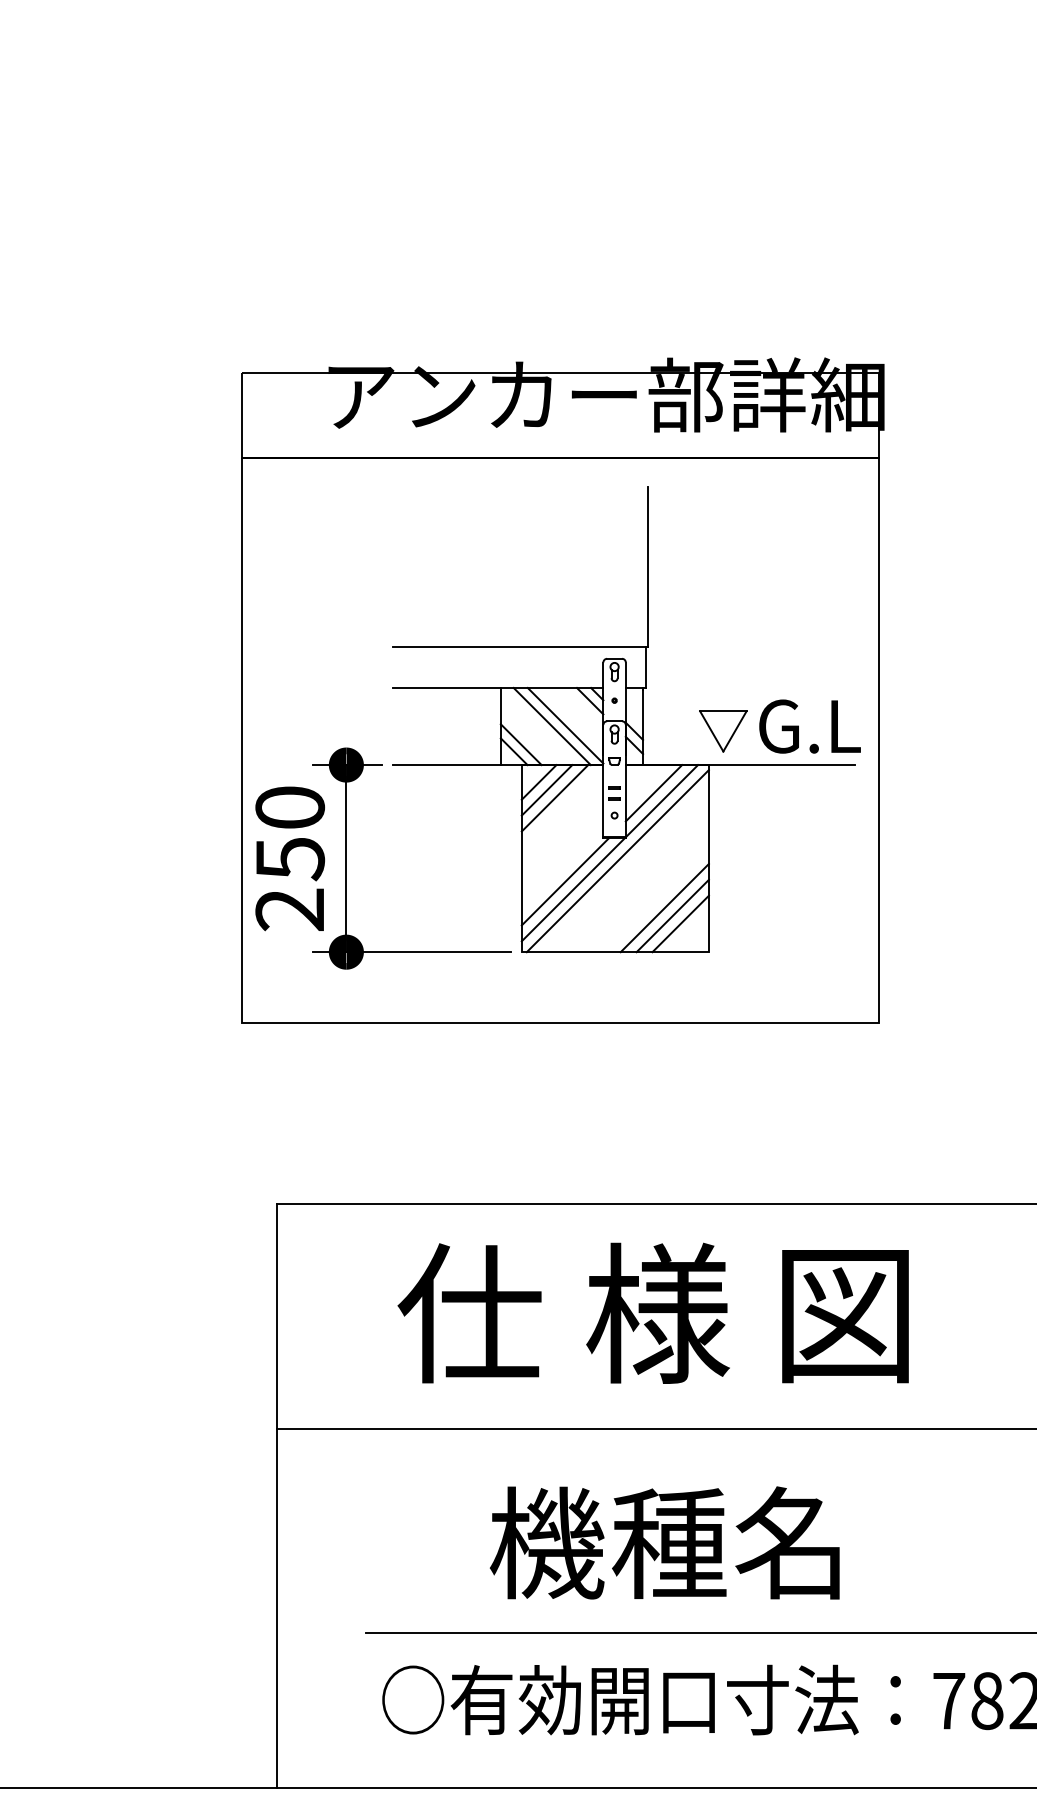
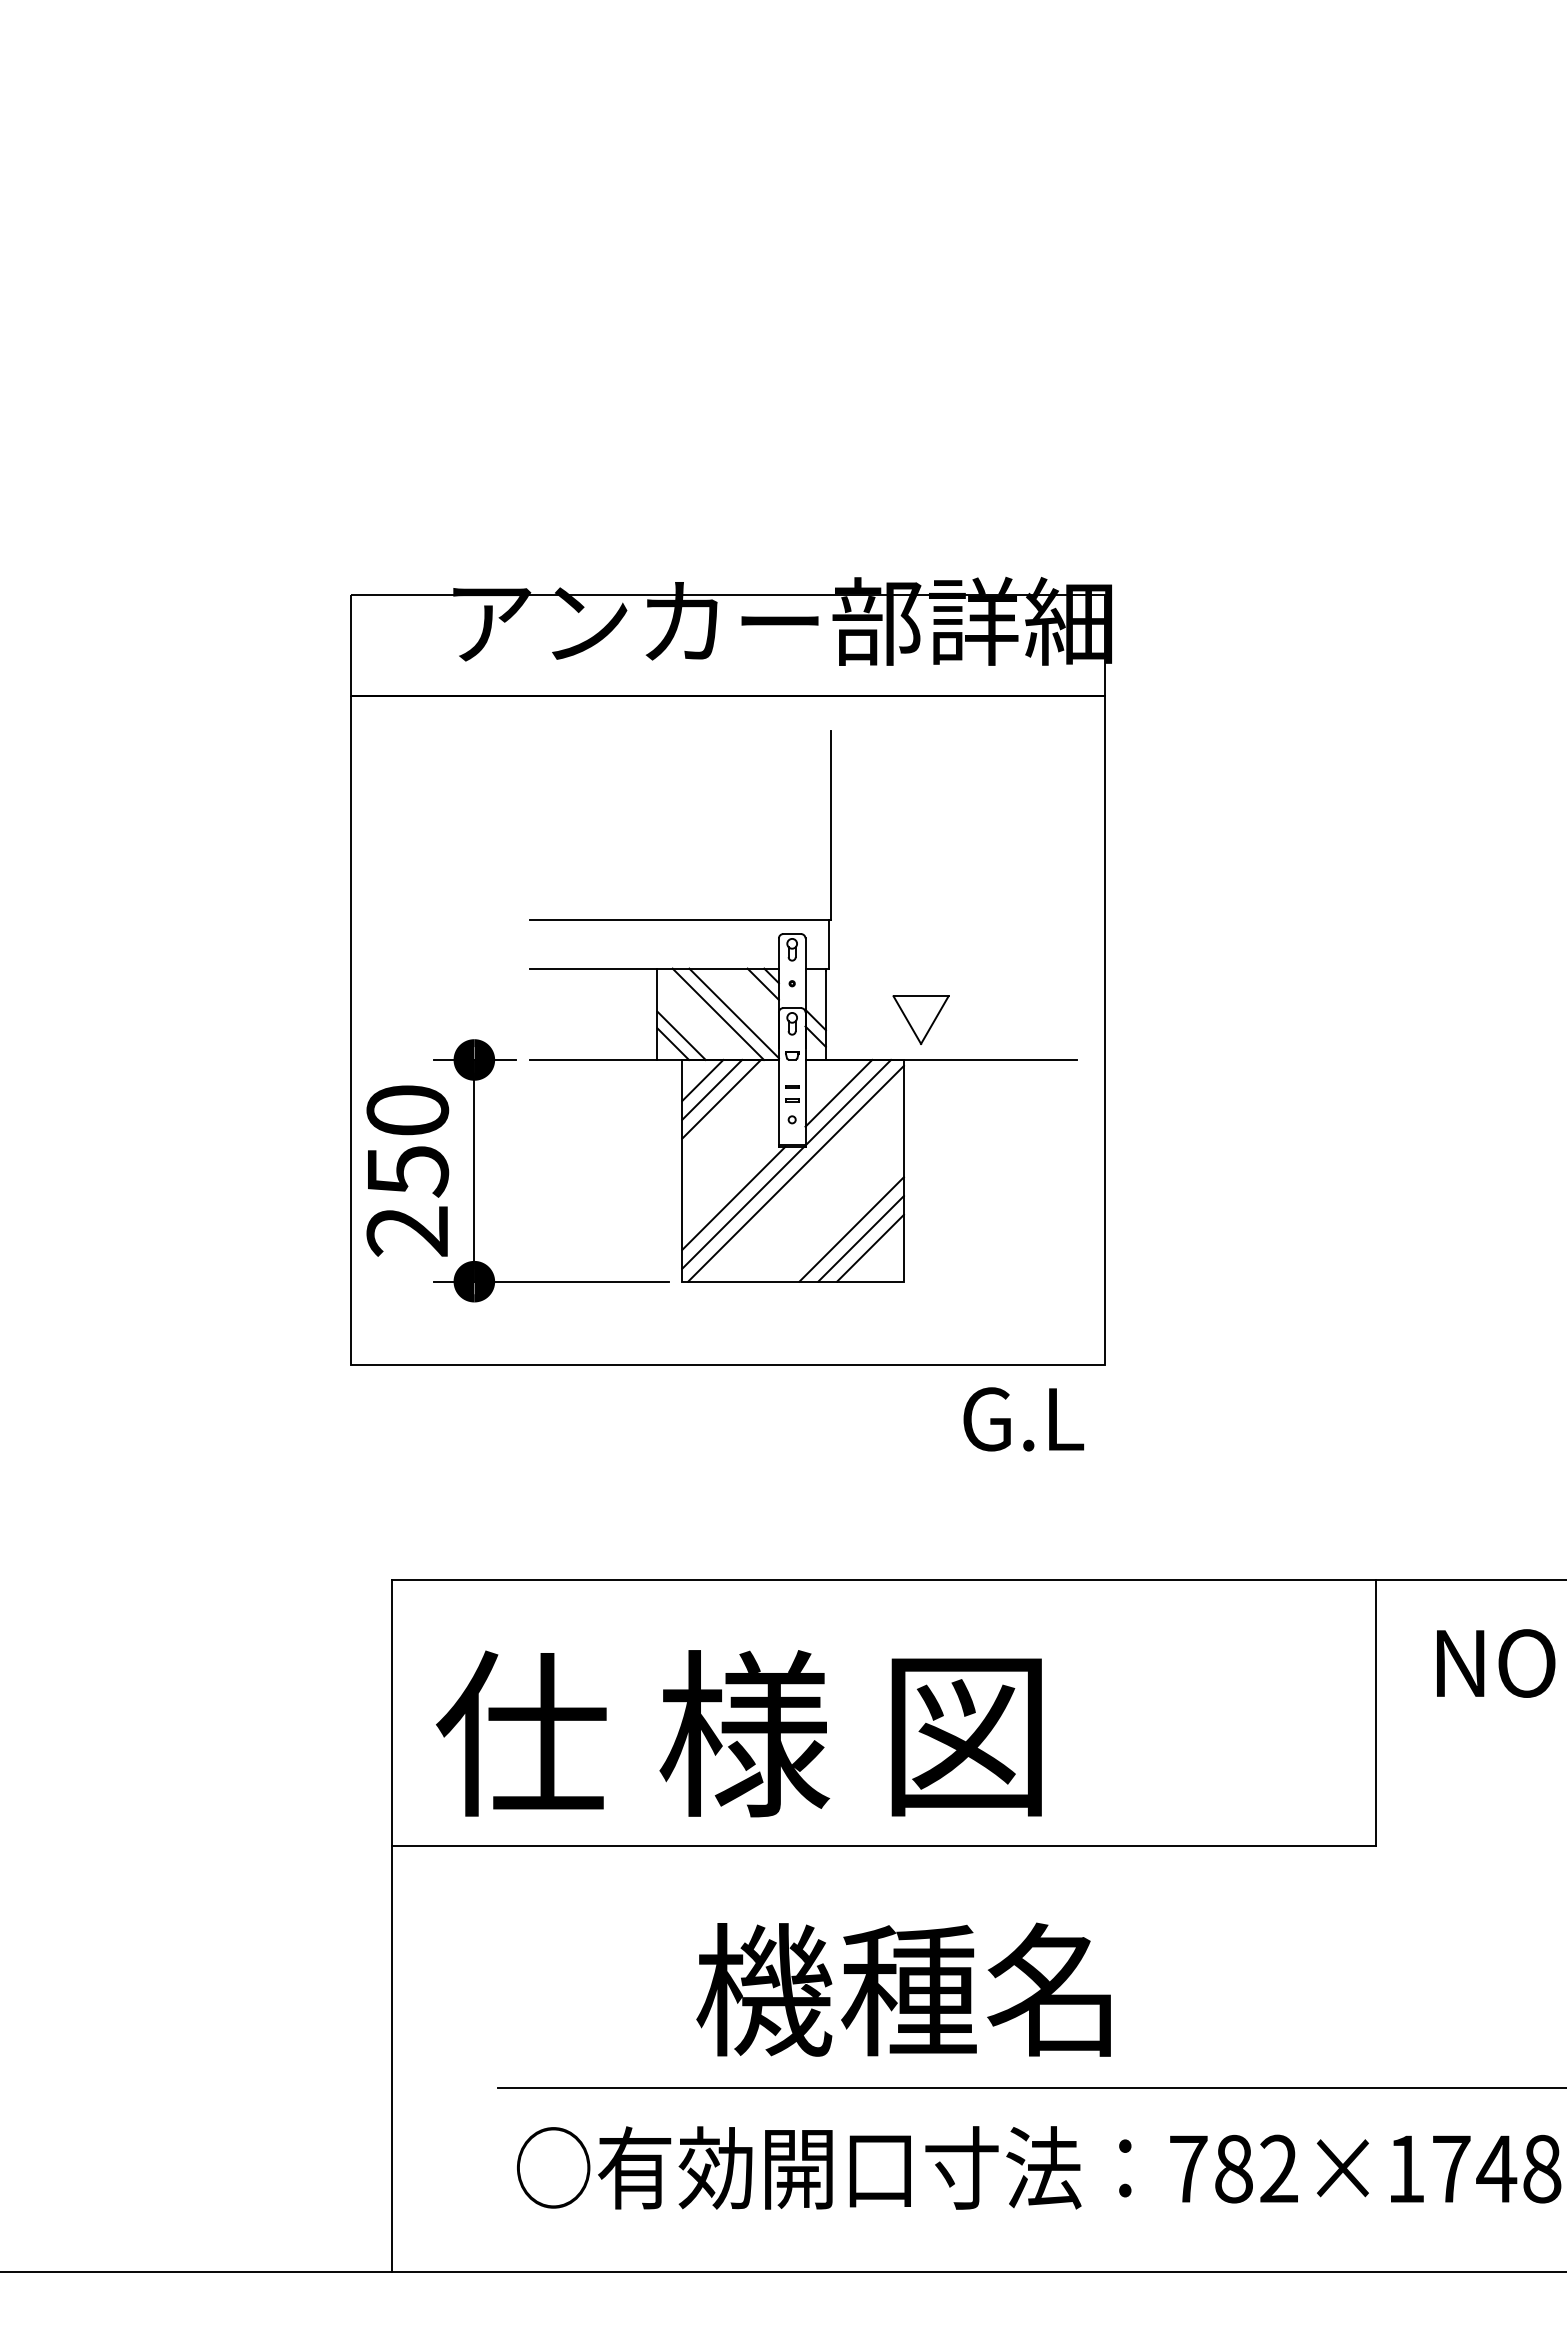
text: (809, 726) -> (1023, 1419), moved
text: (652, 1313) -> (738, 1733), moved
text: (664, 1542) -> (903, 1989), moved

